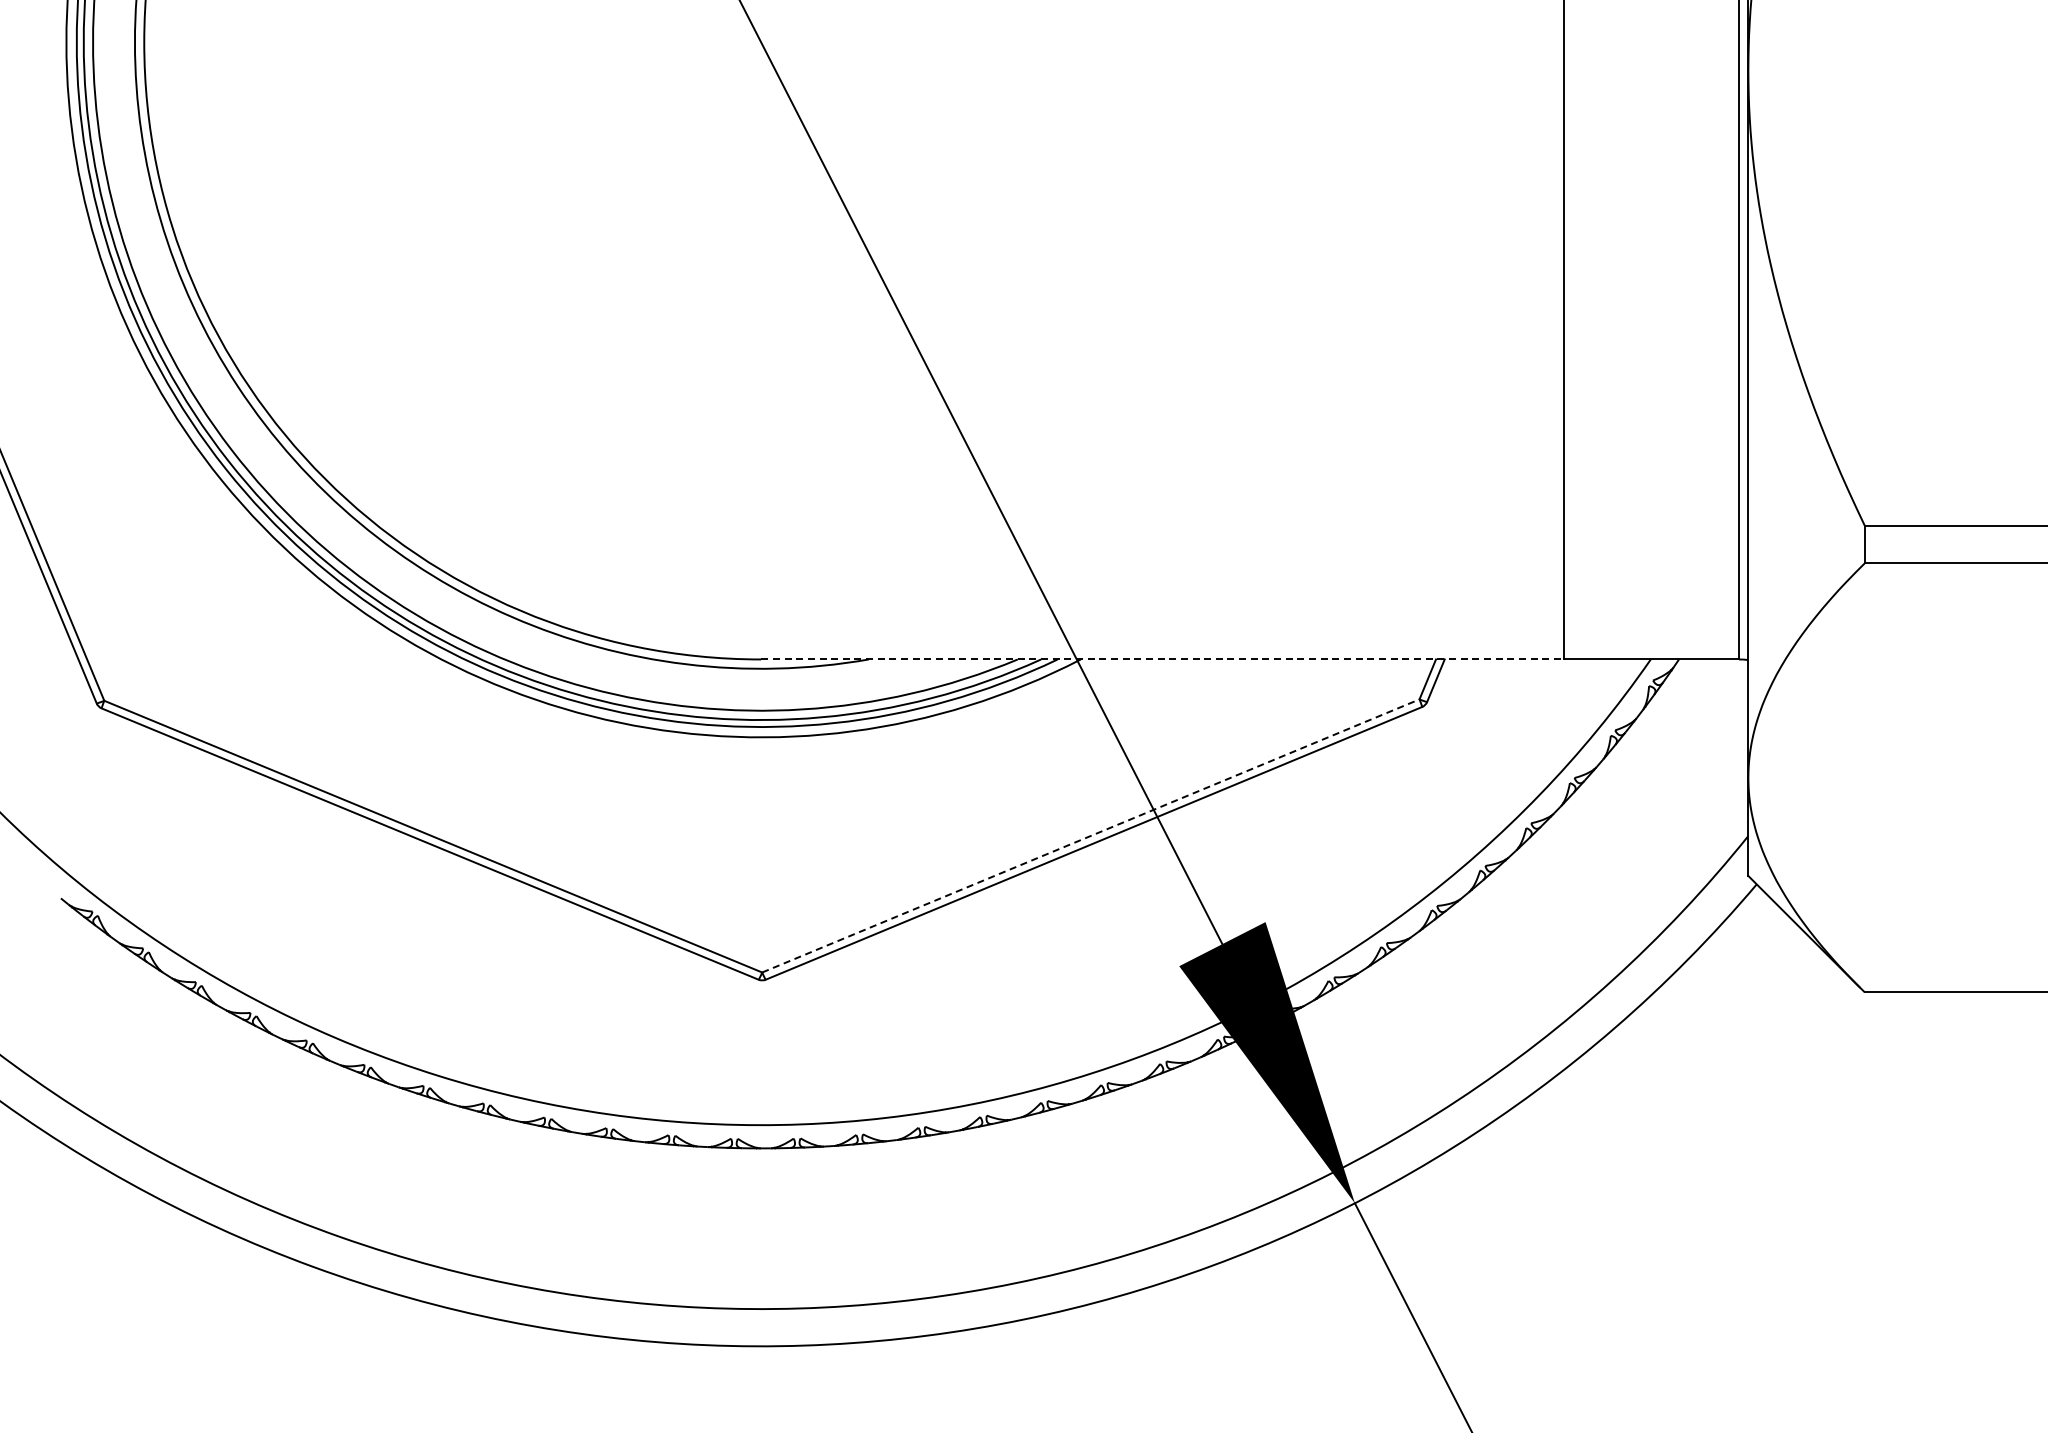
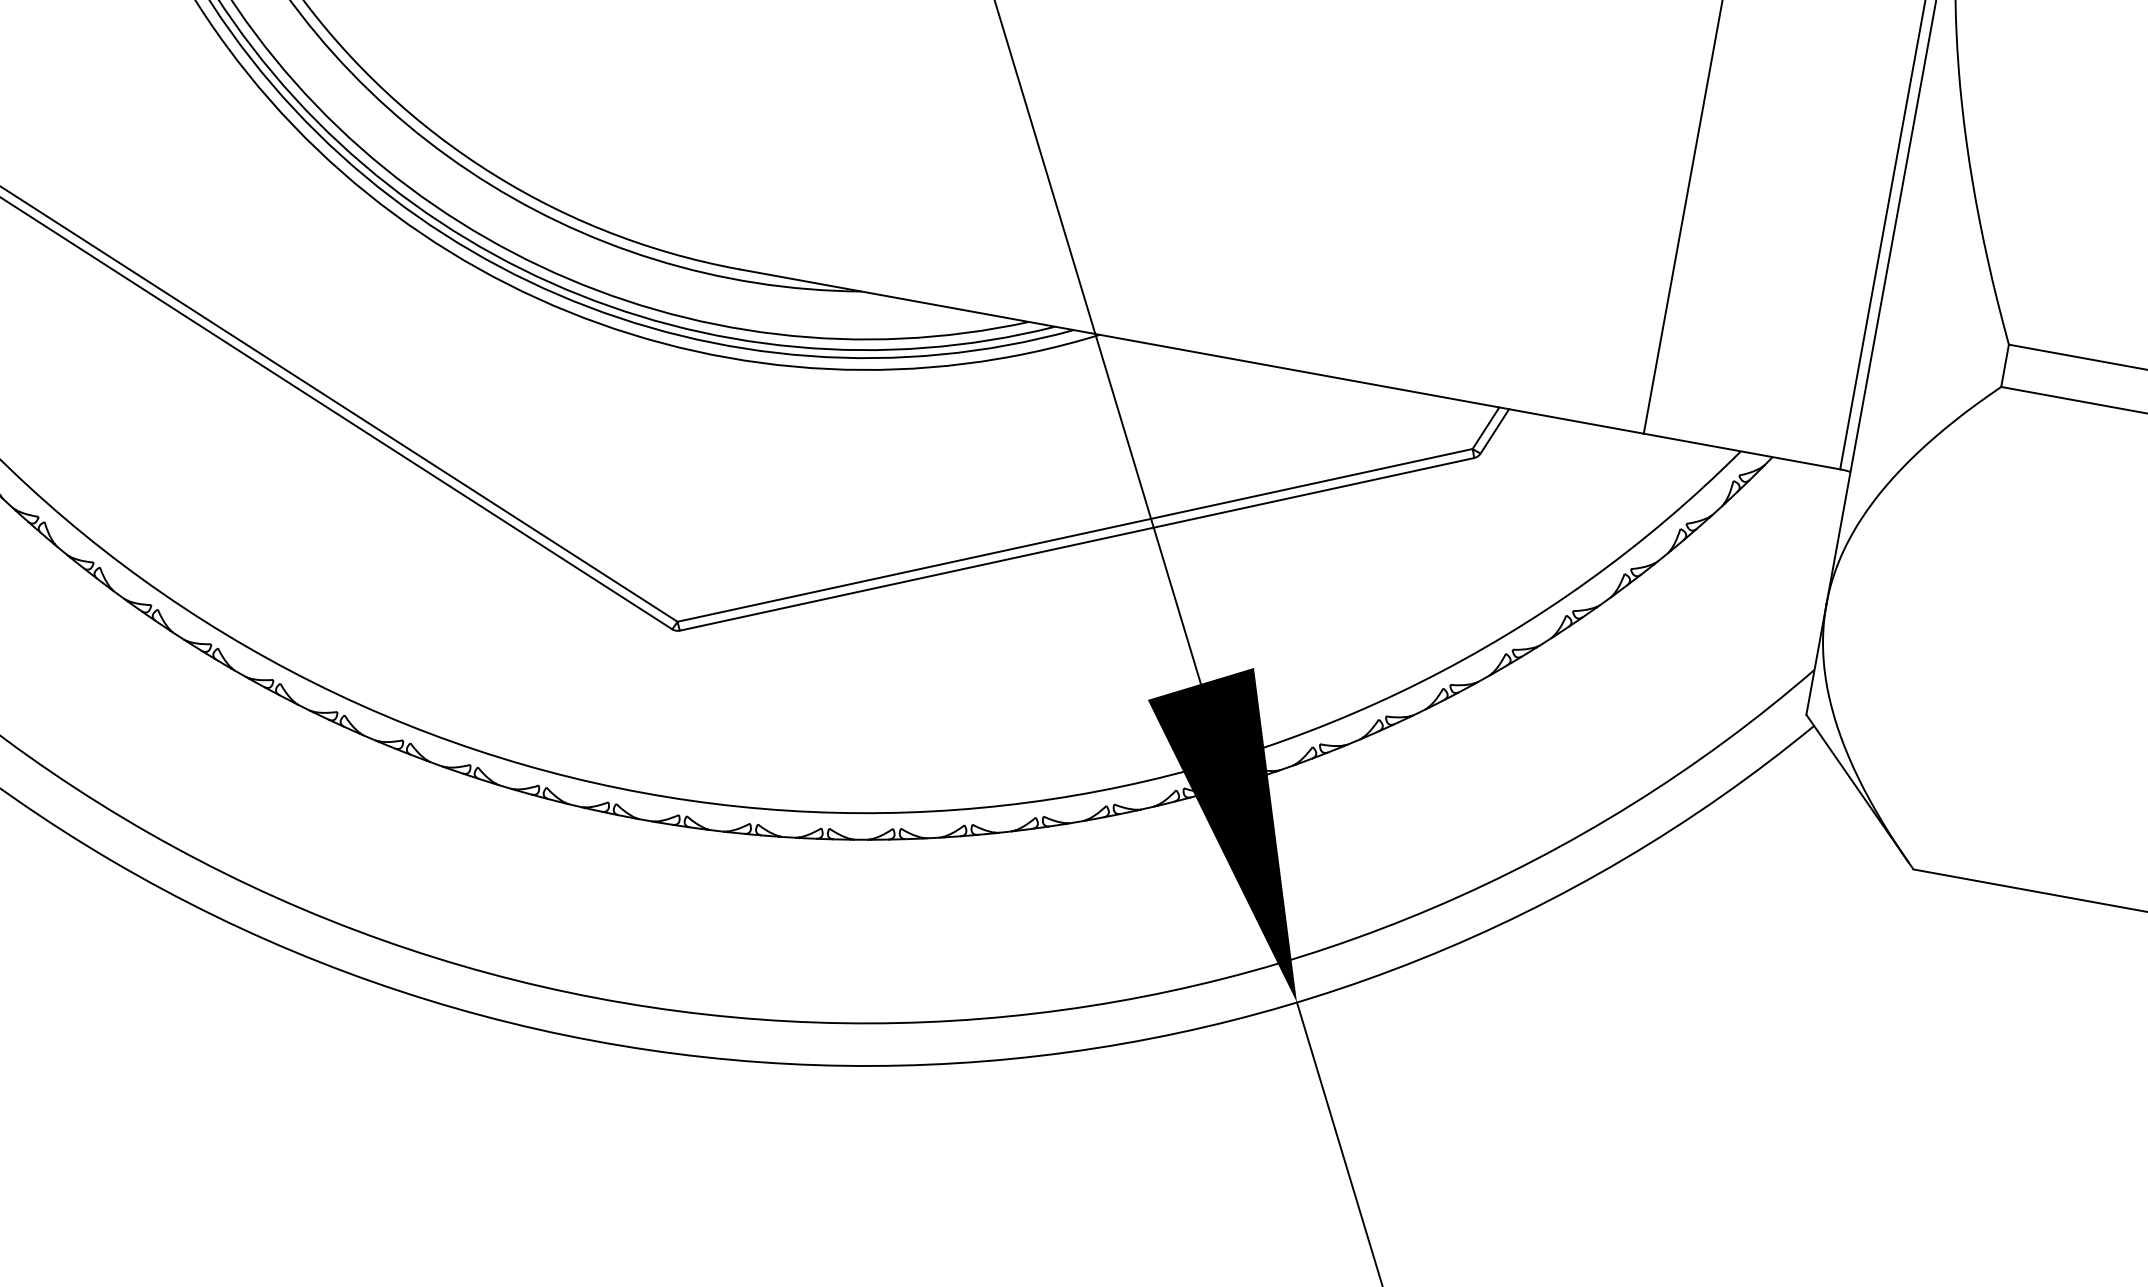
line: (1162, 659) -> (1191, 351), dashed -> solid
line: (1090, 835) -> (1074, 534), dashed -> solid

